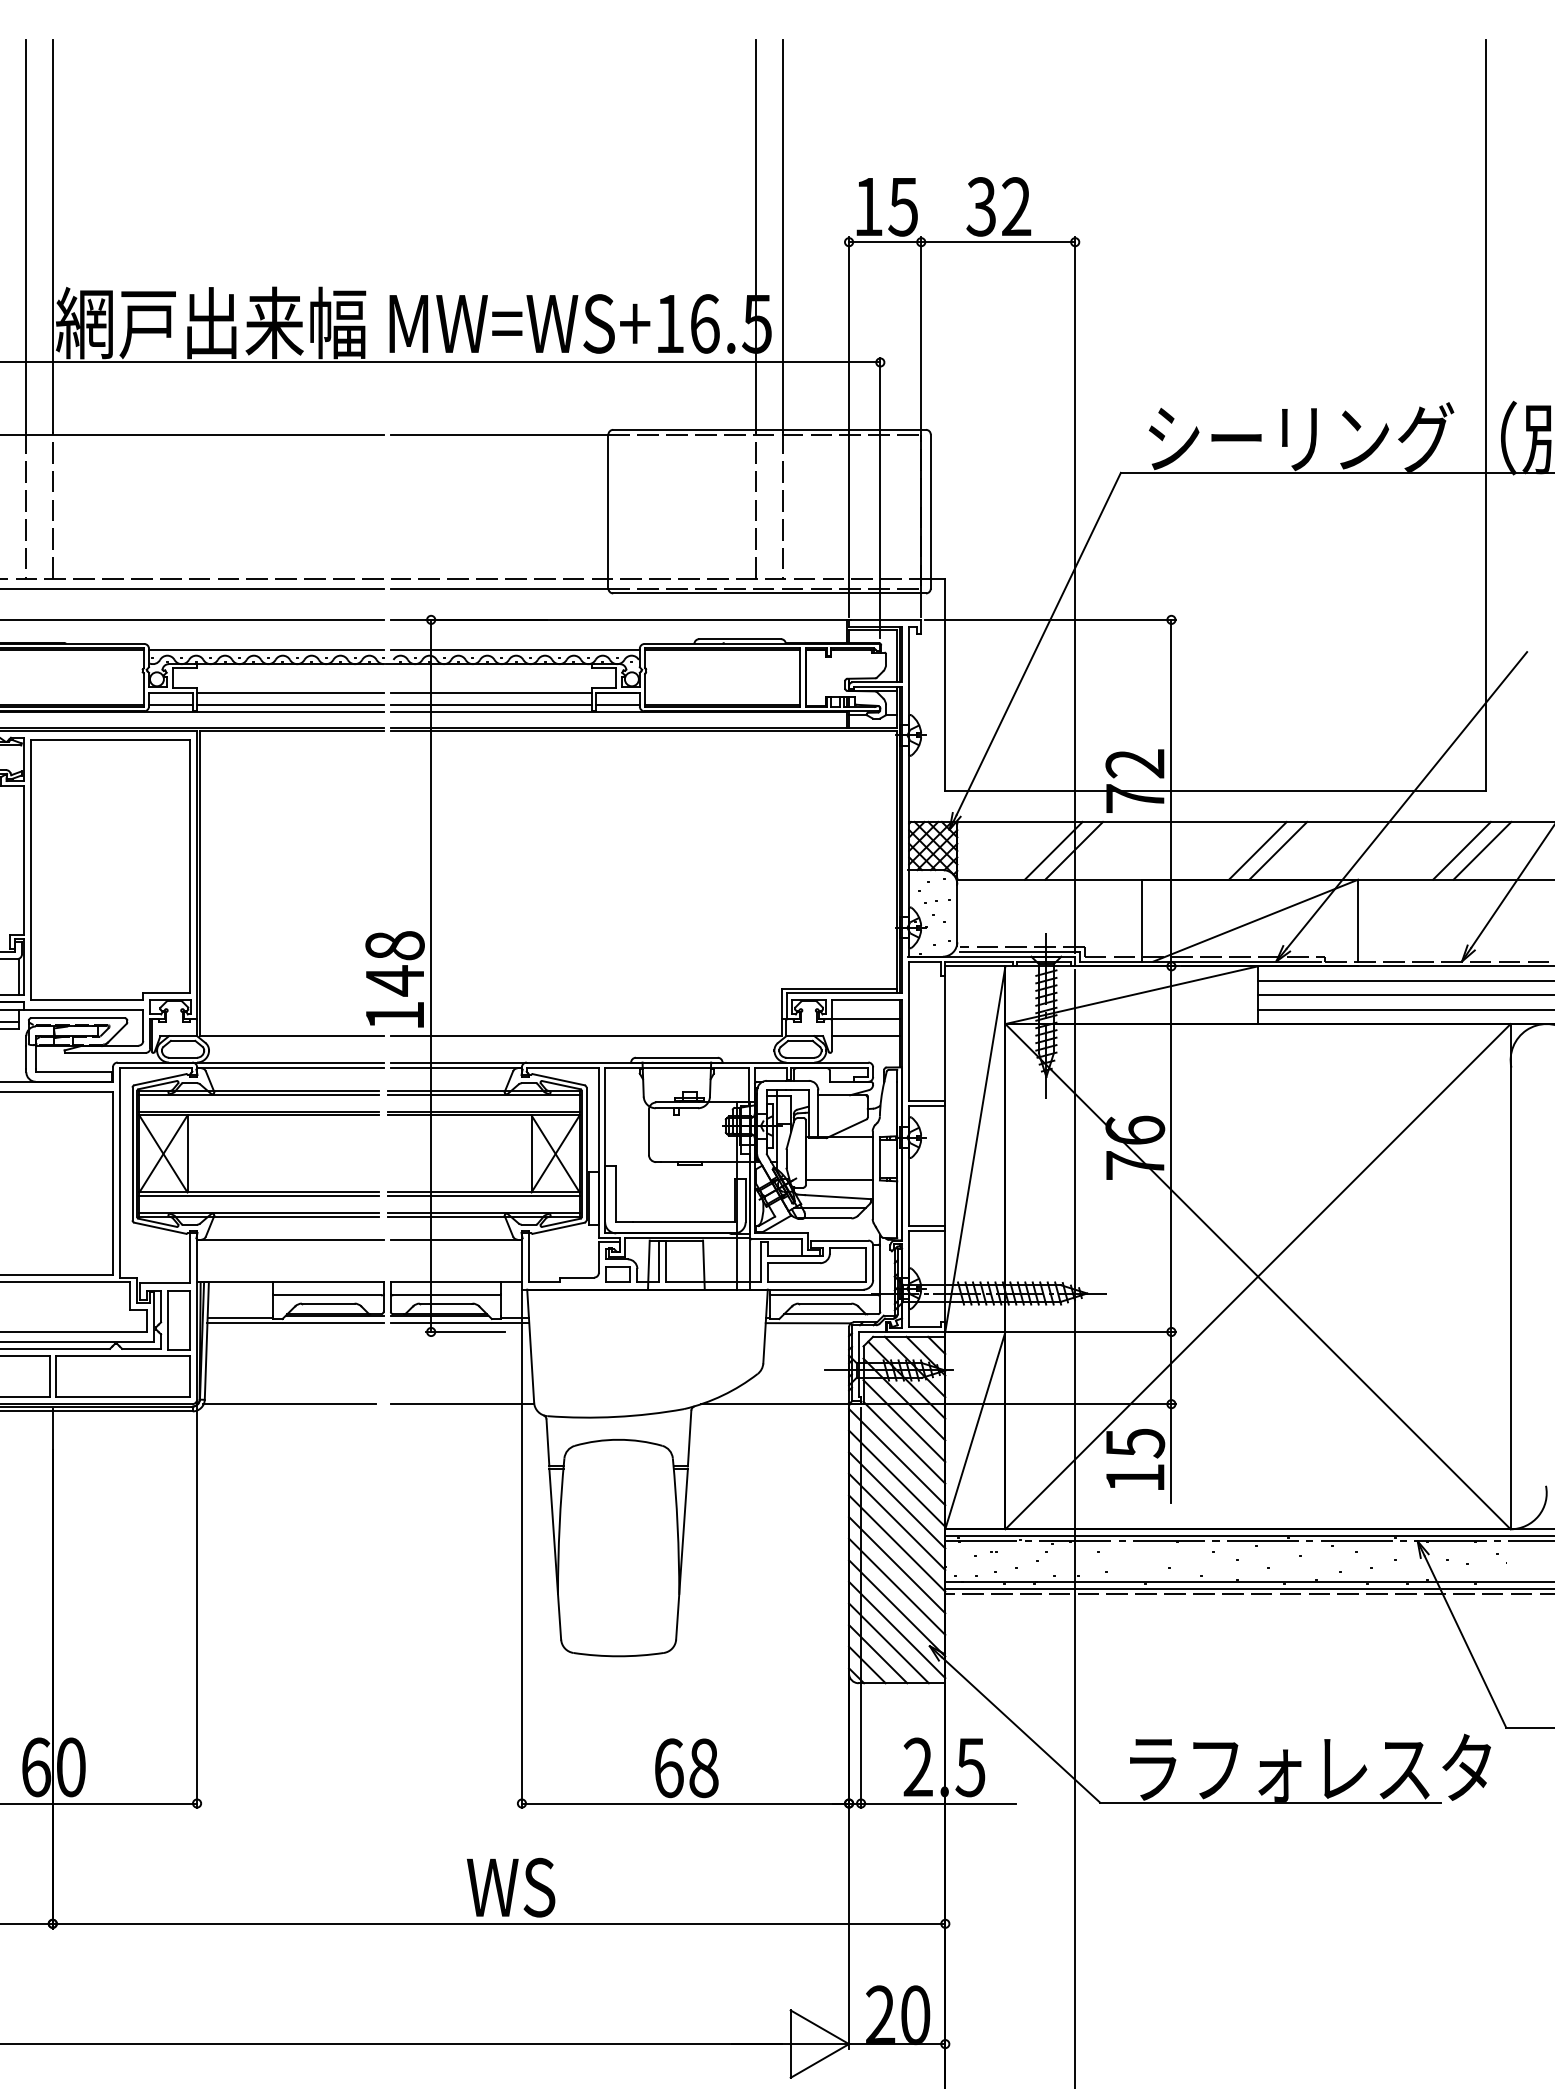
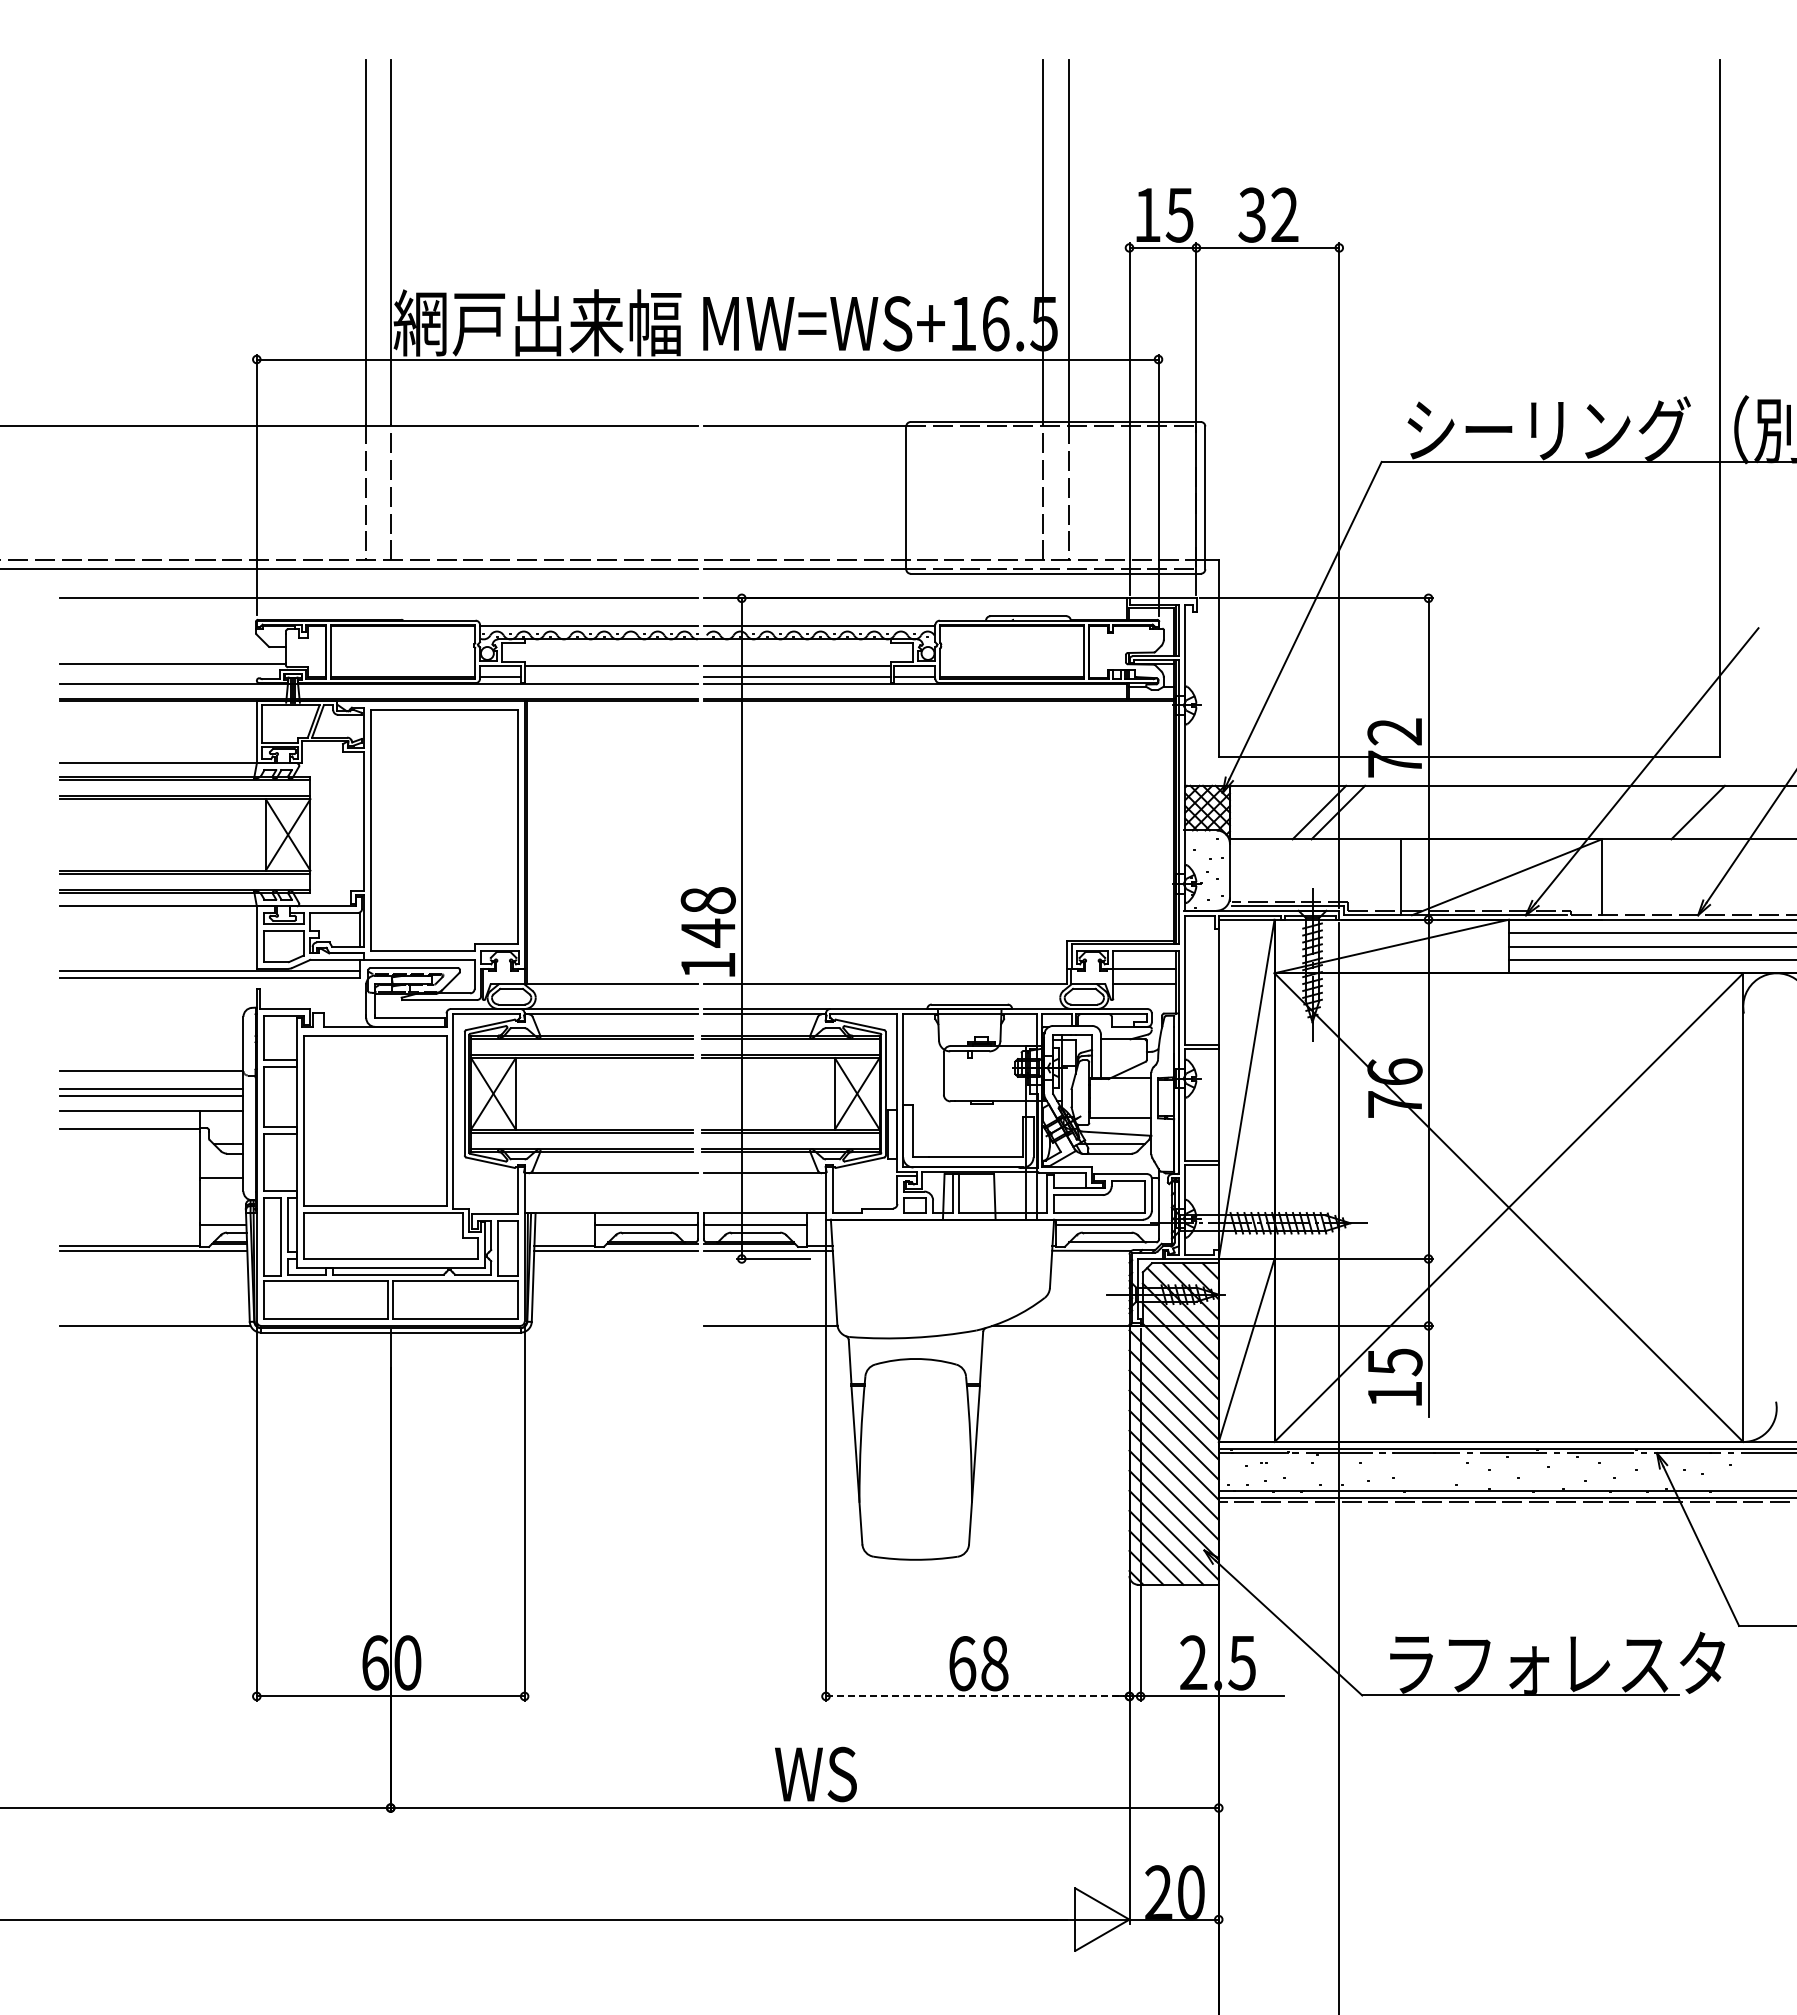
line: (289, 705) -> (610, 677), removed
line: (1257, 850) -> (1508, 812), removed
line: (1278, 850) -> (1527, 812), removed
line: (1481, 850) -> (1716, 812), removed
line: (289, 1403) -> (610, 1325), removed
line: (685, 1803) -> (977, 1696), solid -> dashed

